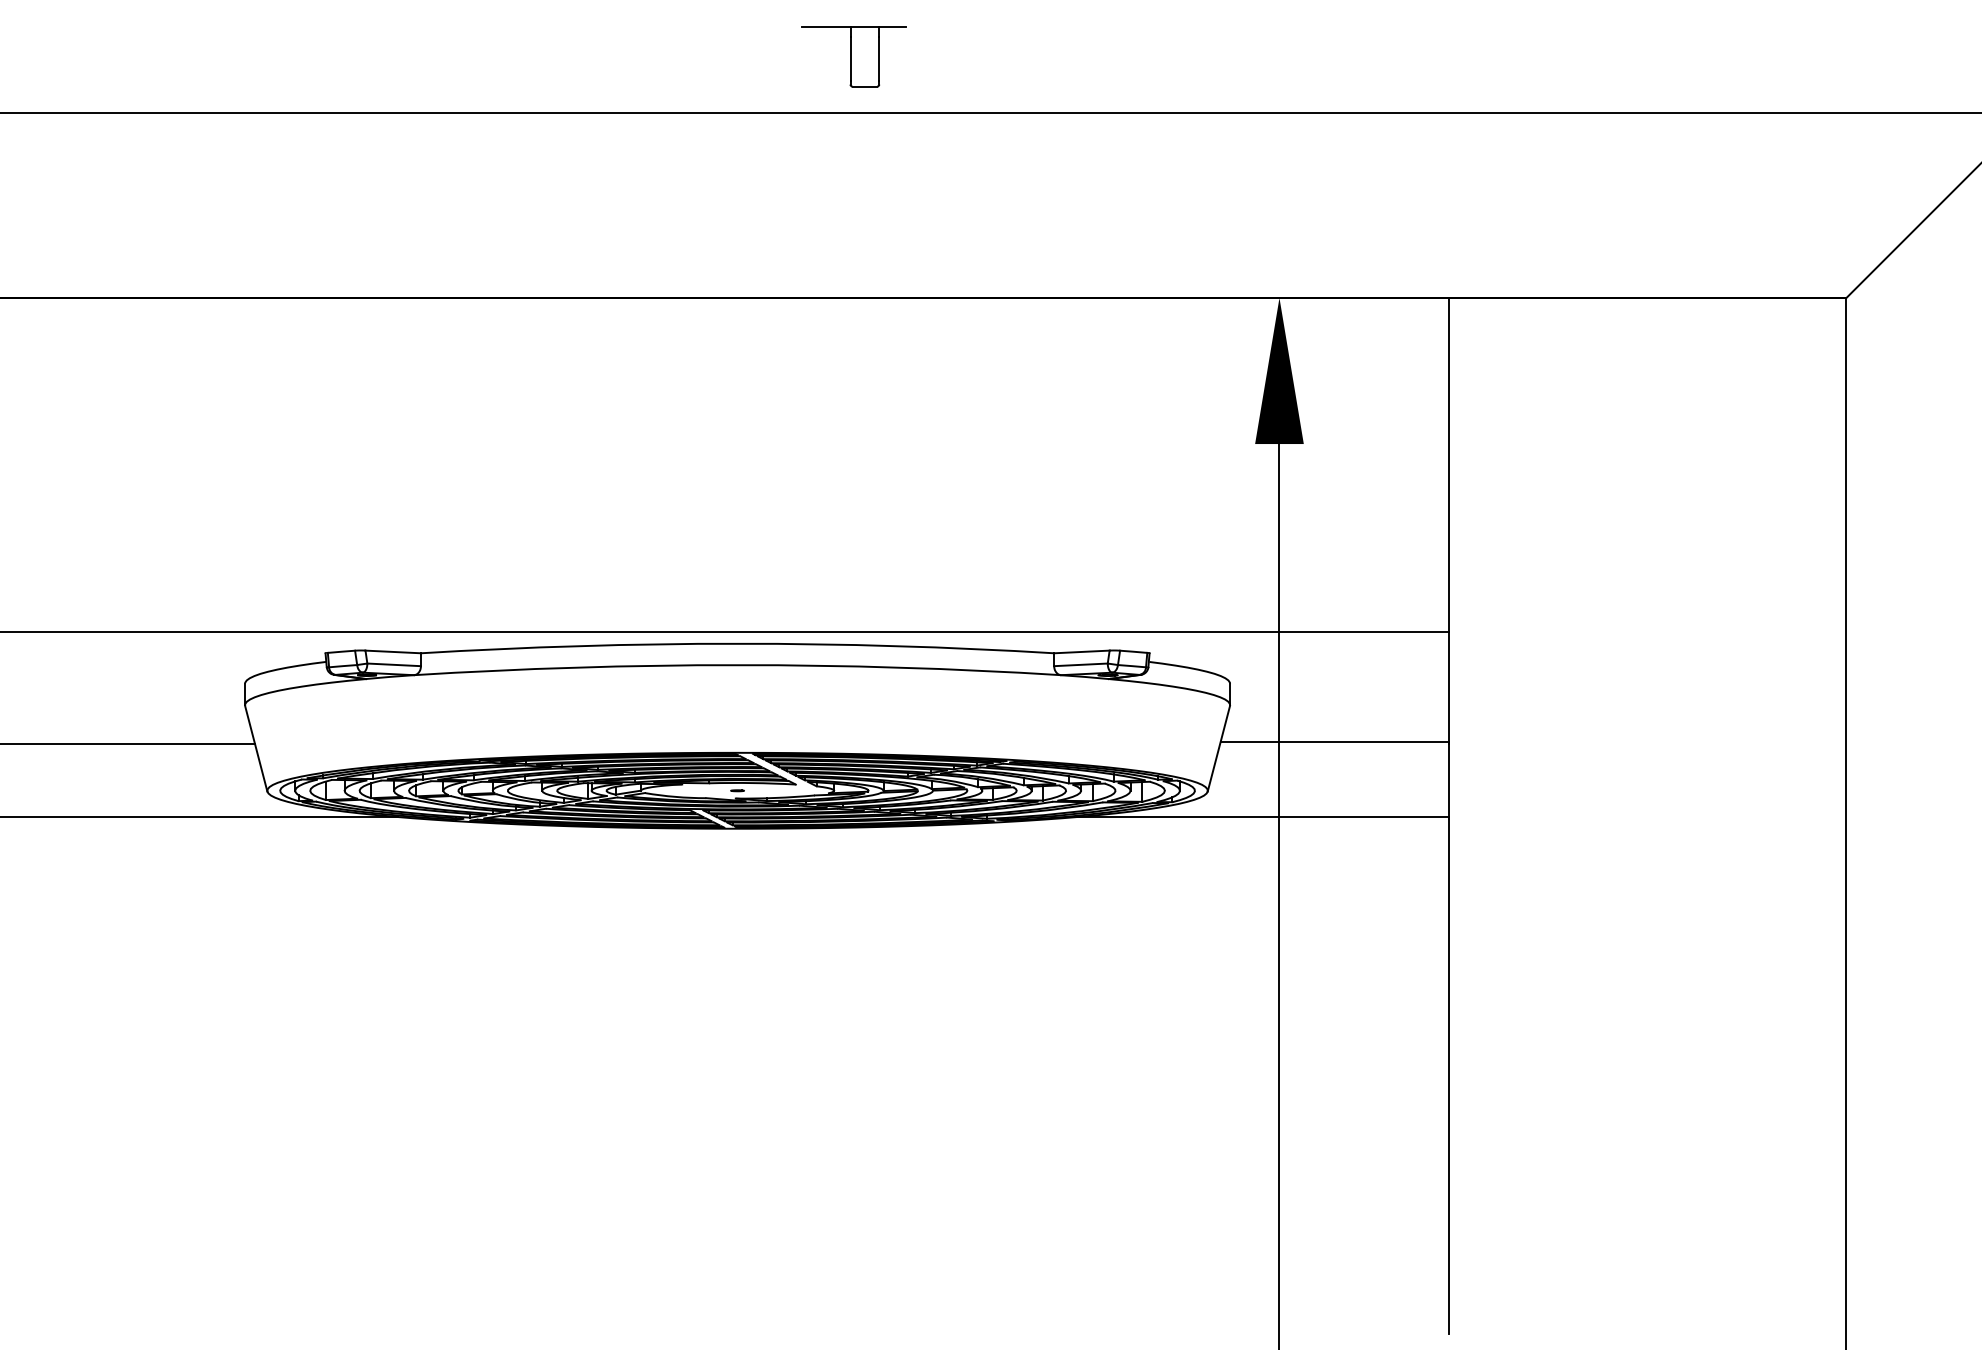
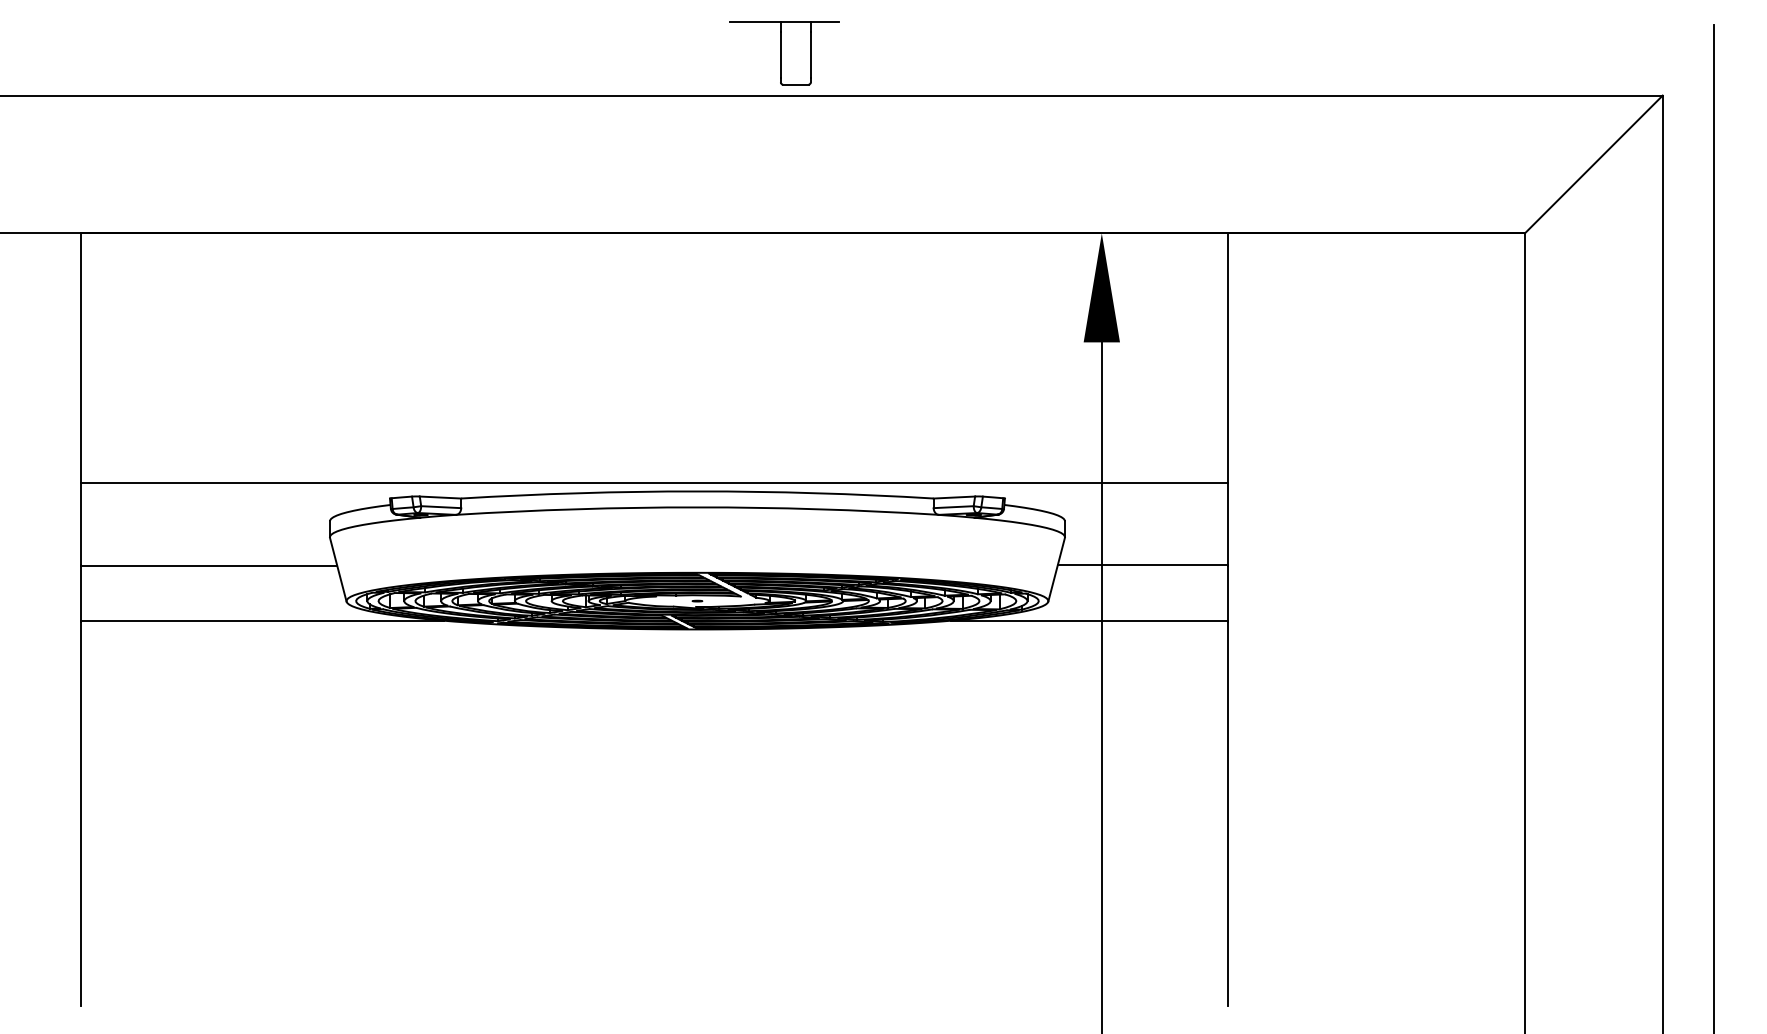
part: (852, 56) -> (783, 53), size x1.4

